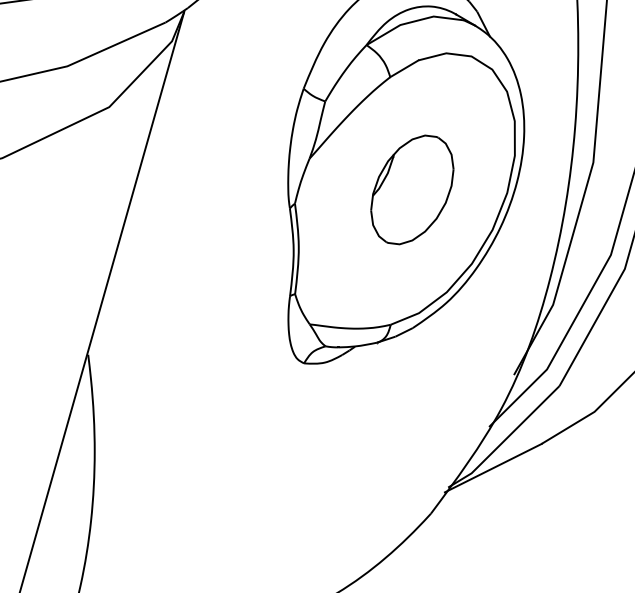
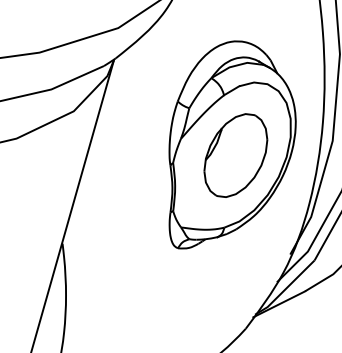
part: (411, 189) -> (235, 155), size x1.43

